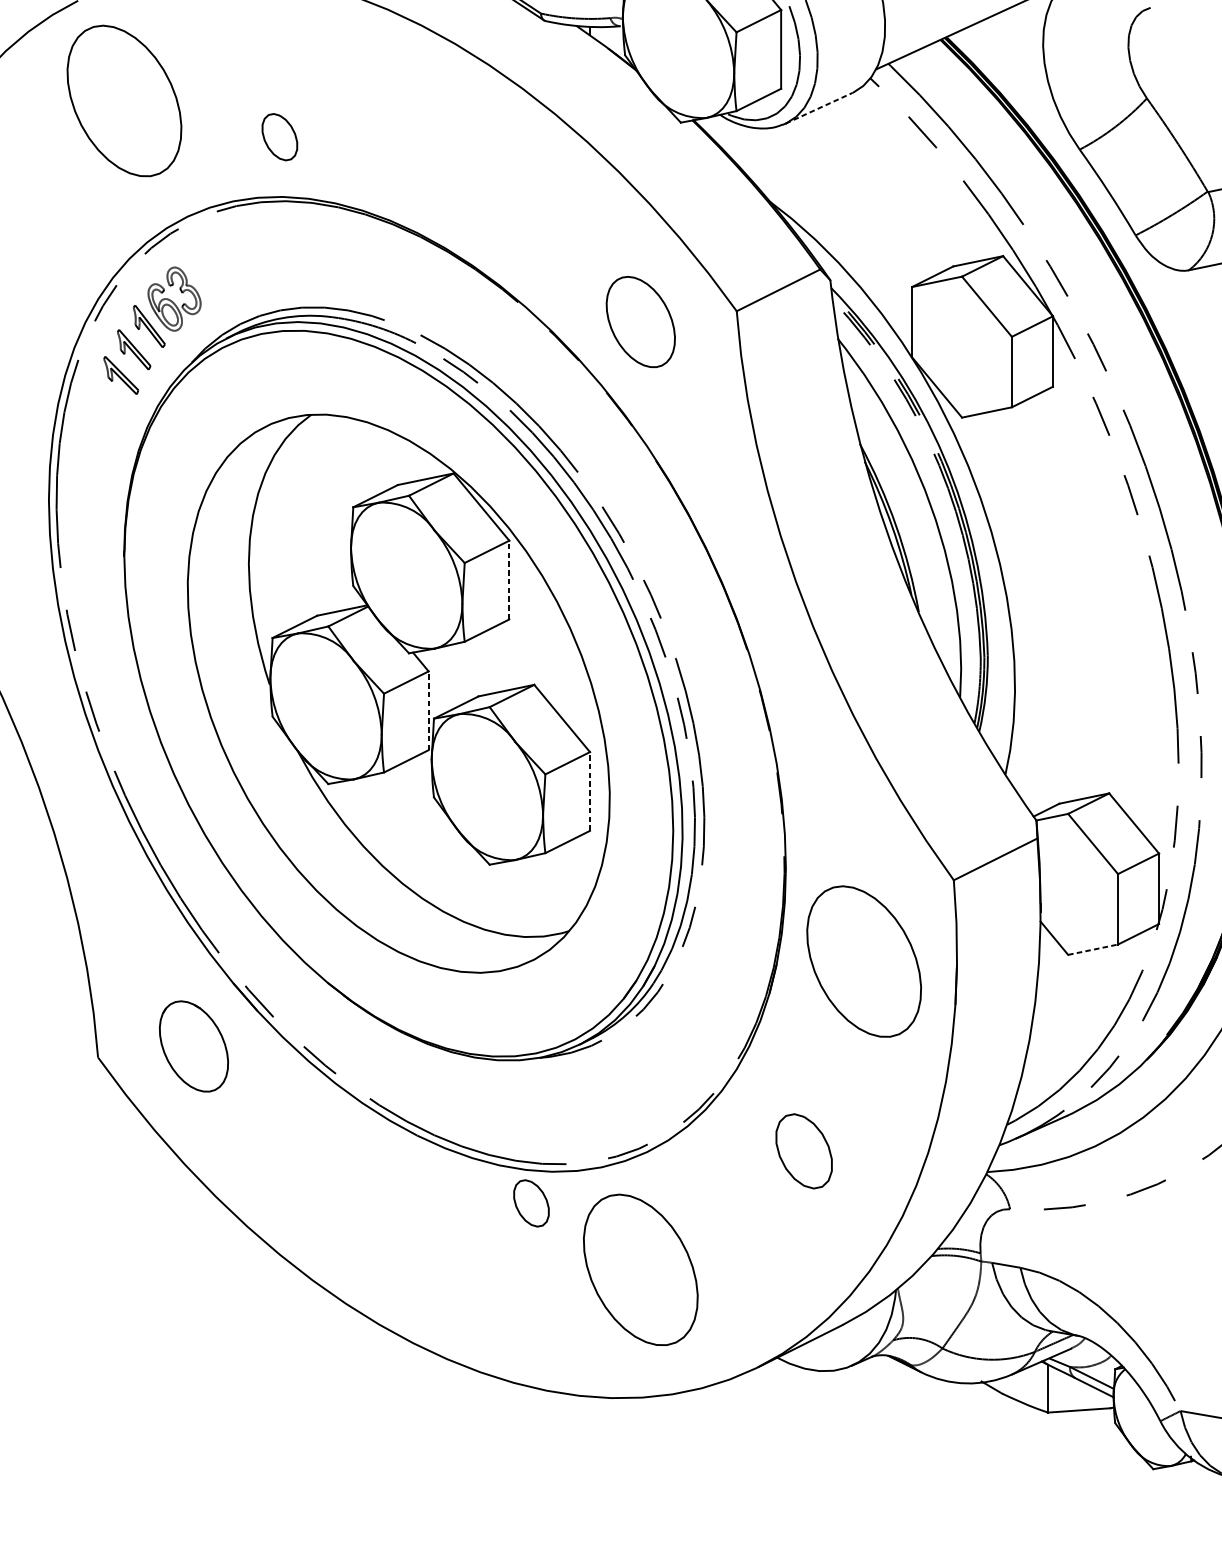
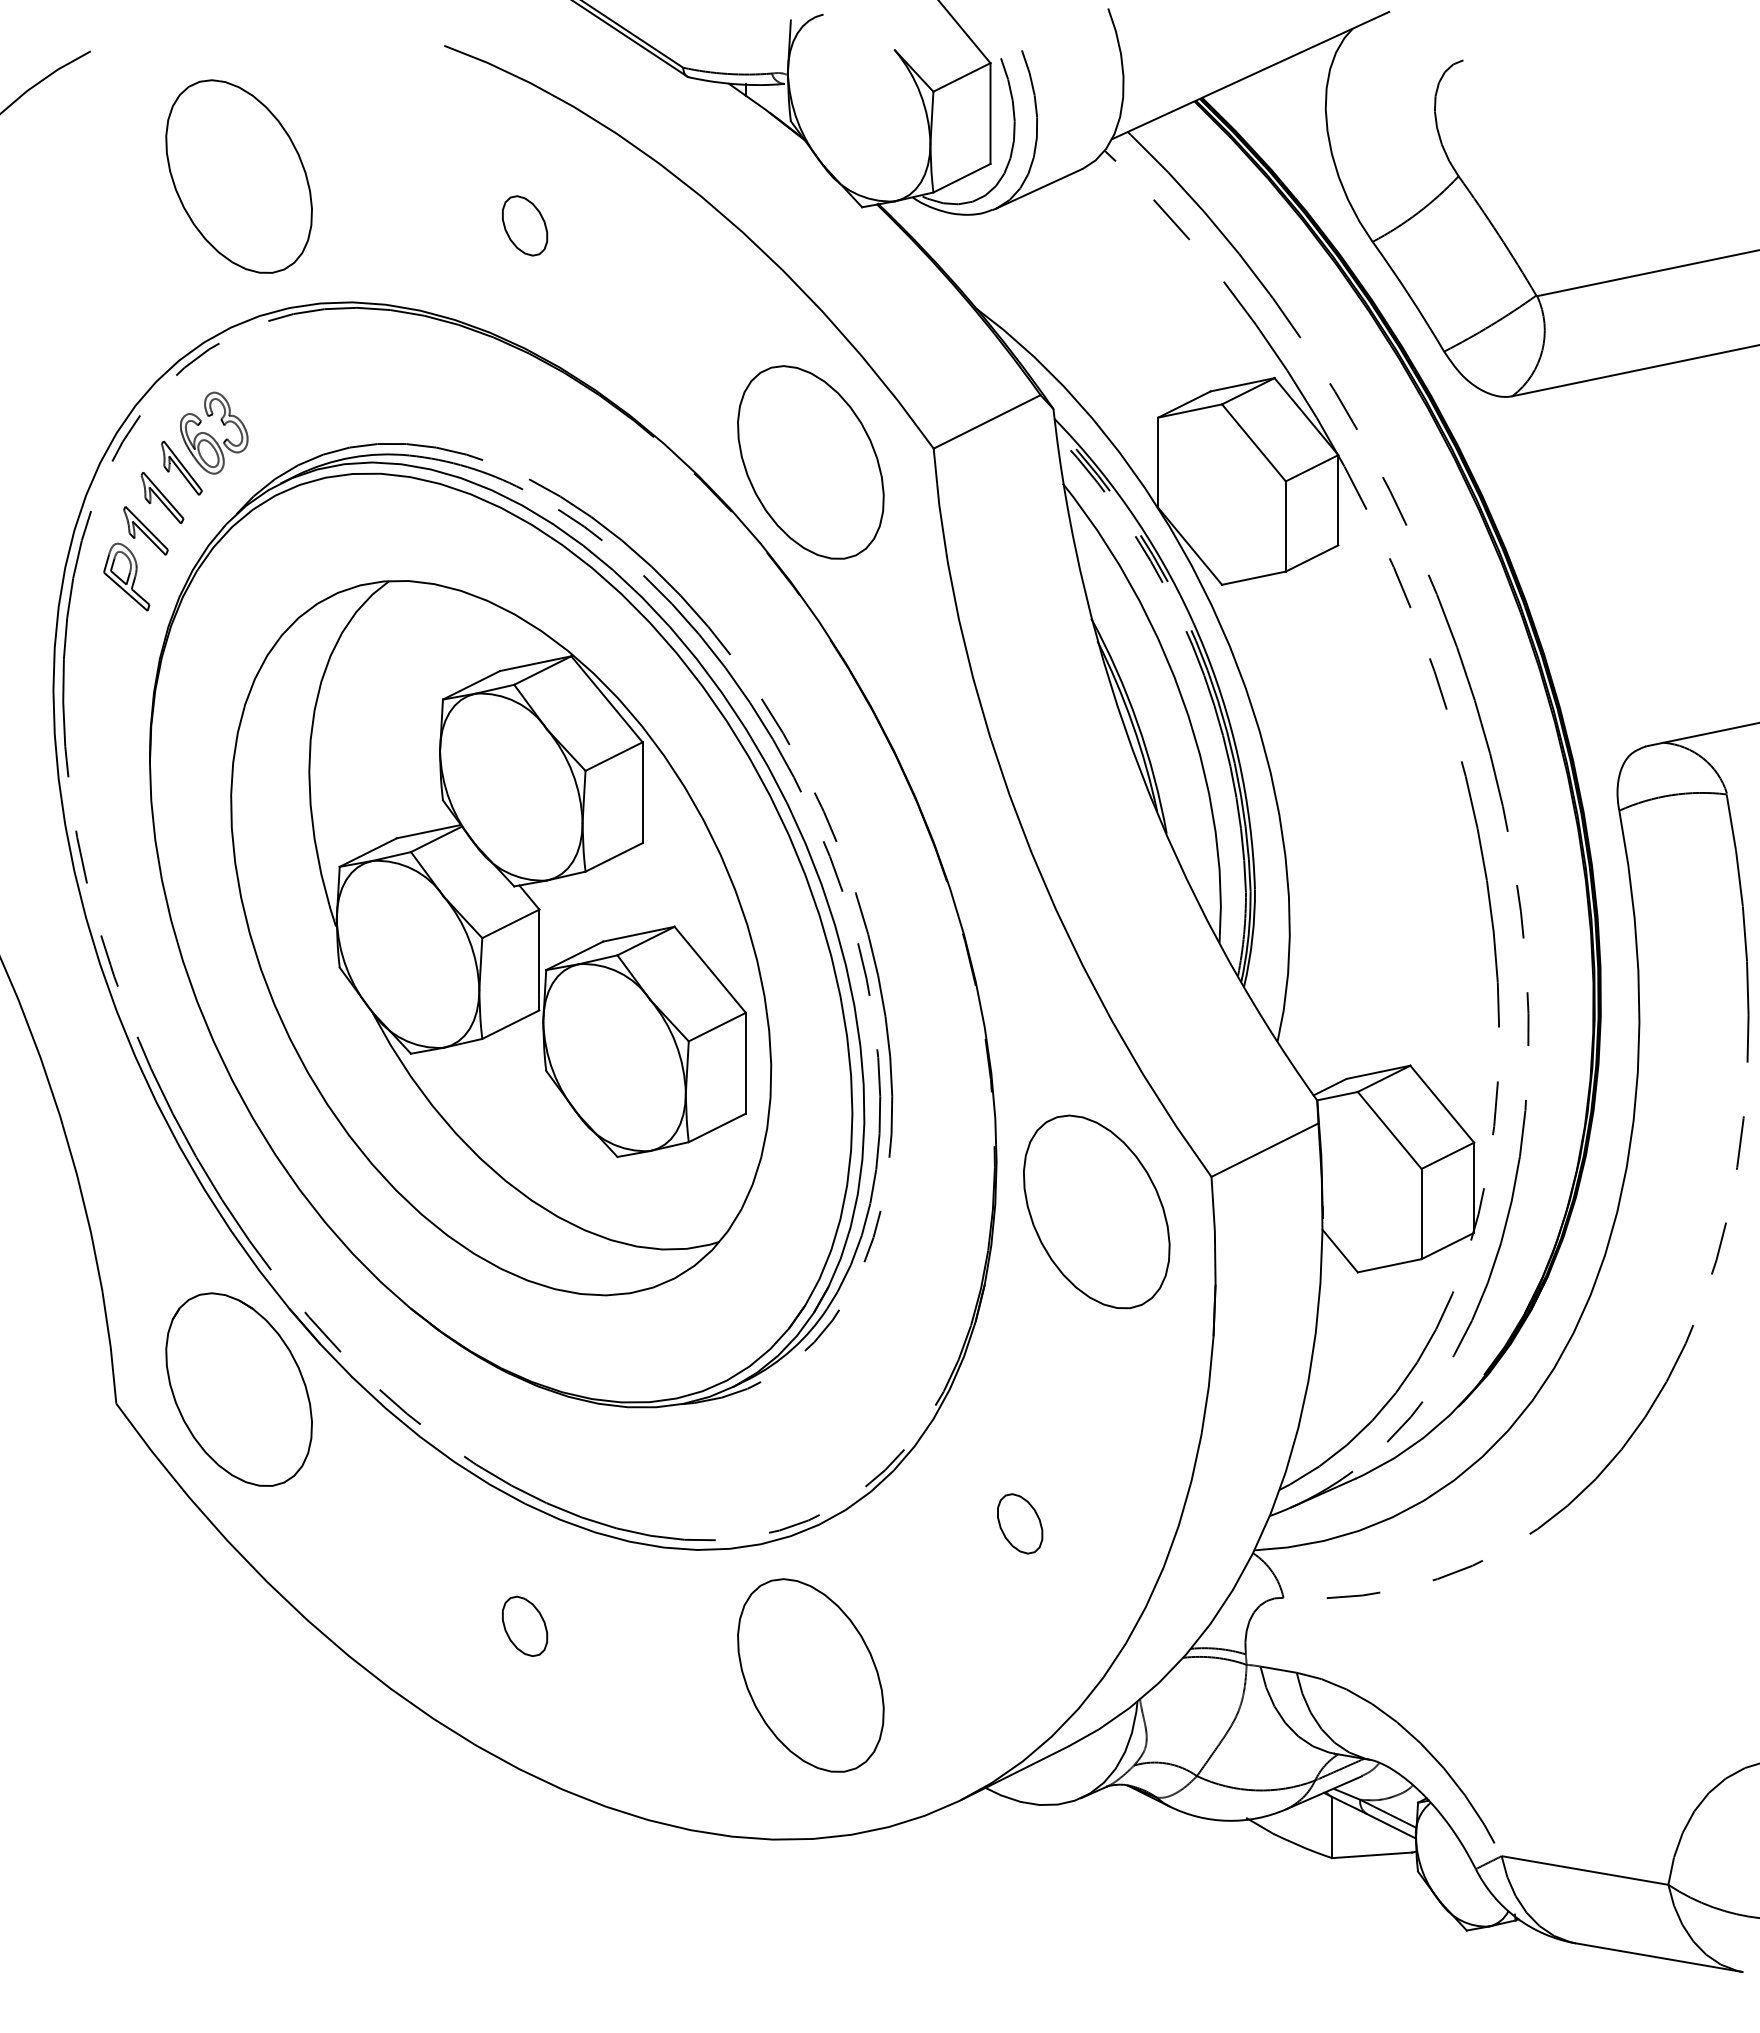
part: (123, 100) -> (238, 176), moved
line: (819, 107) -> (1039, 188), dashed -> solid
part: (280, 136) -> (525, 225), moved
part: (640, 322) -> (810, 462), size x1.67
part: (106, 411) -> (126, 576), added
line: (509, 579) -> (642, 792), dashed -> solid
line: (428, 710) -> (539, 959), dashed -> solid
line: (589, 790) -> (745, 1062), dashed -> solid
line: (1092, 949) -> (1389, 1265), dashed -> solid
part: (863, 961) -> (1096, 1211), moved
part: (193, 1046) -> (238, 1389), size x1.67
part: (804, 1151) -> (1020, 1523), size x0.62
part: (531, 1202) -> (525, 1625), moved

